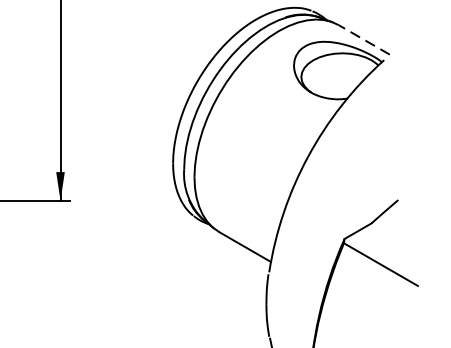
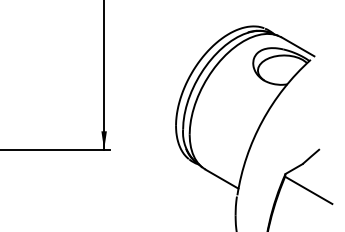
line: (364, 39) -> (298, 46), dashed -> solid

